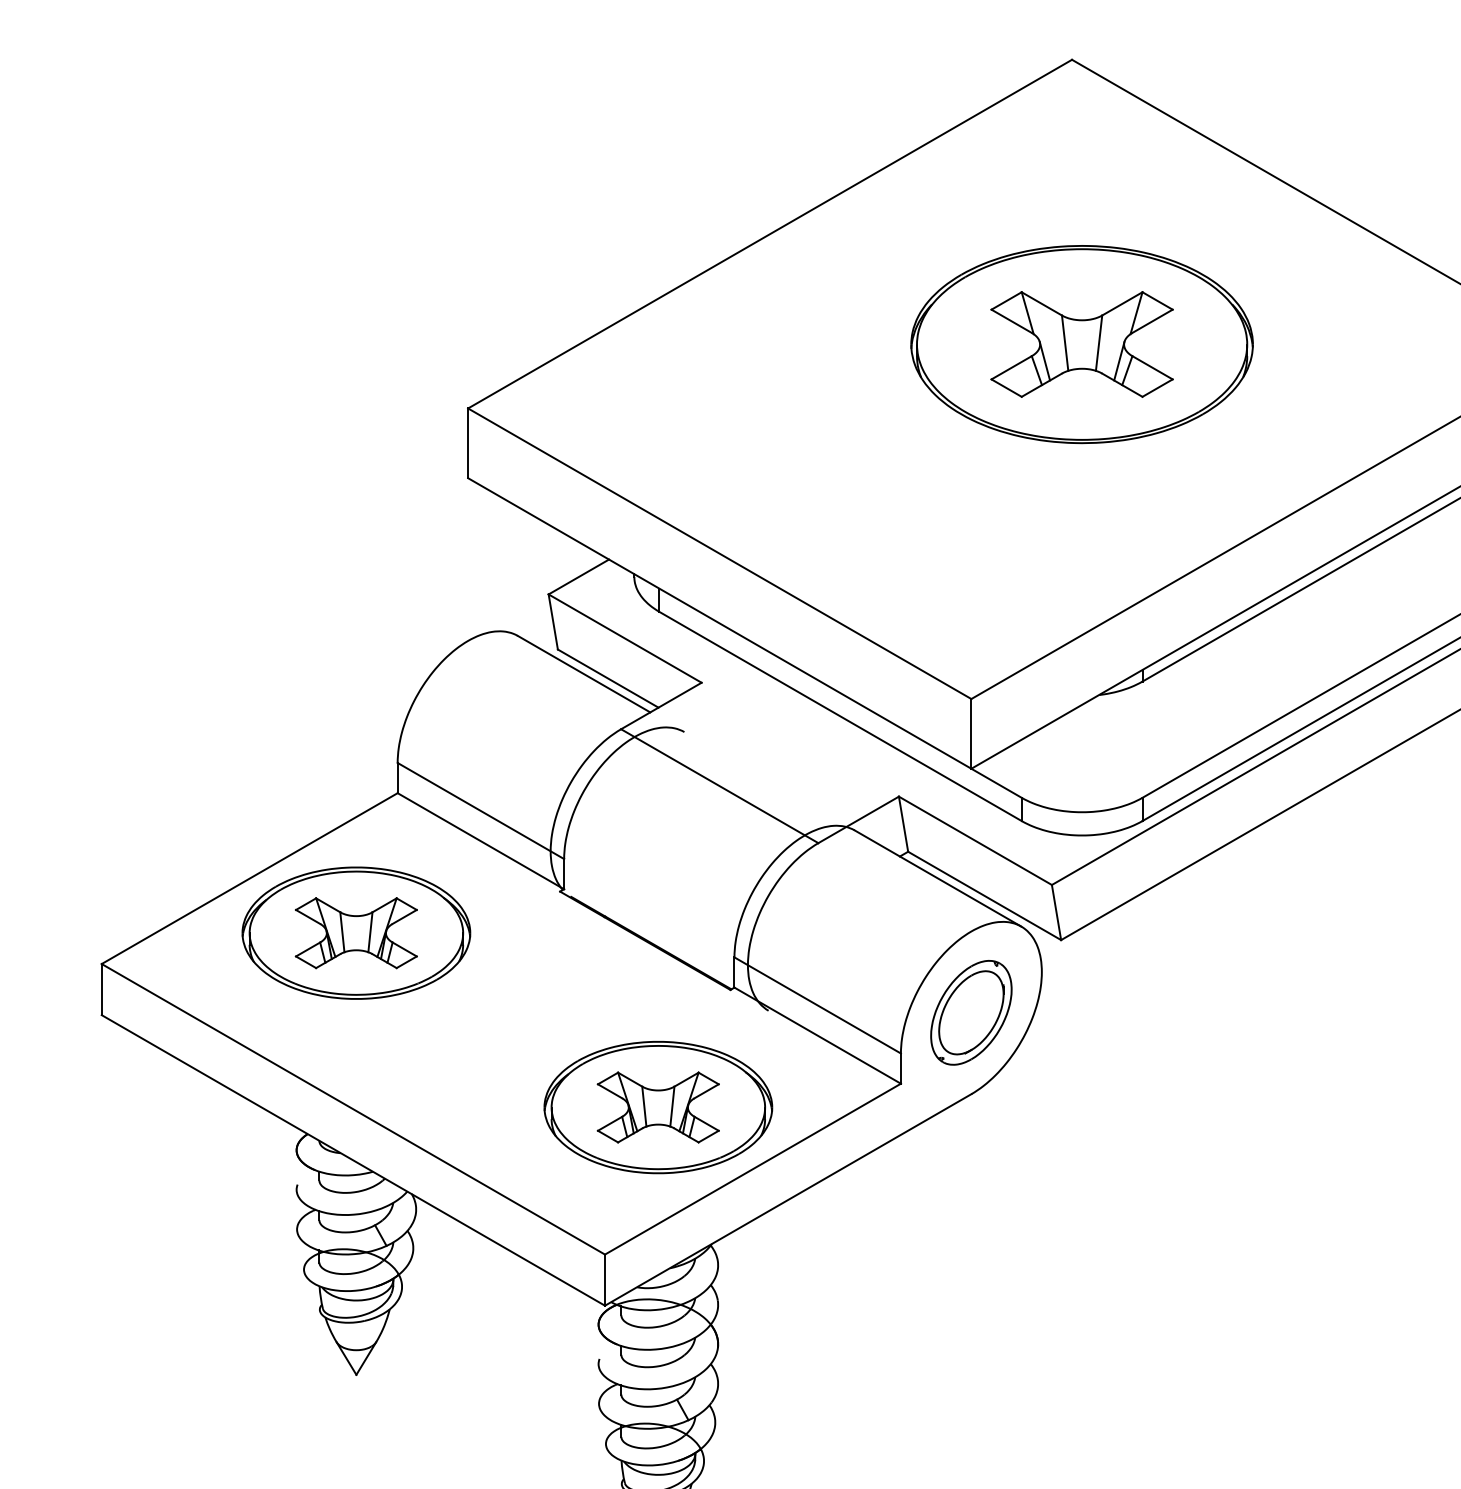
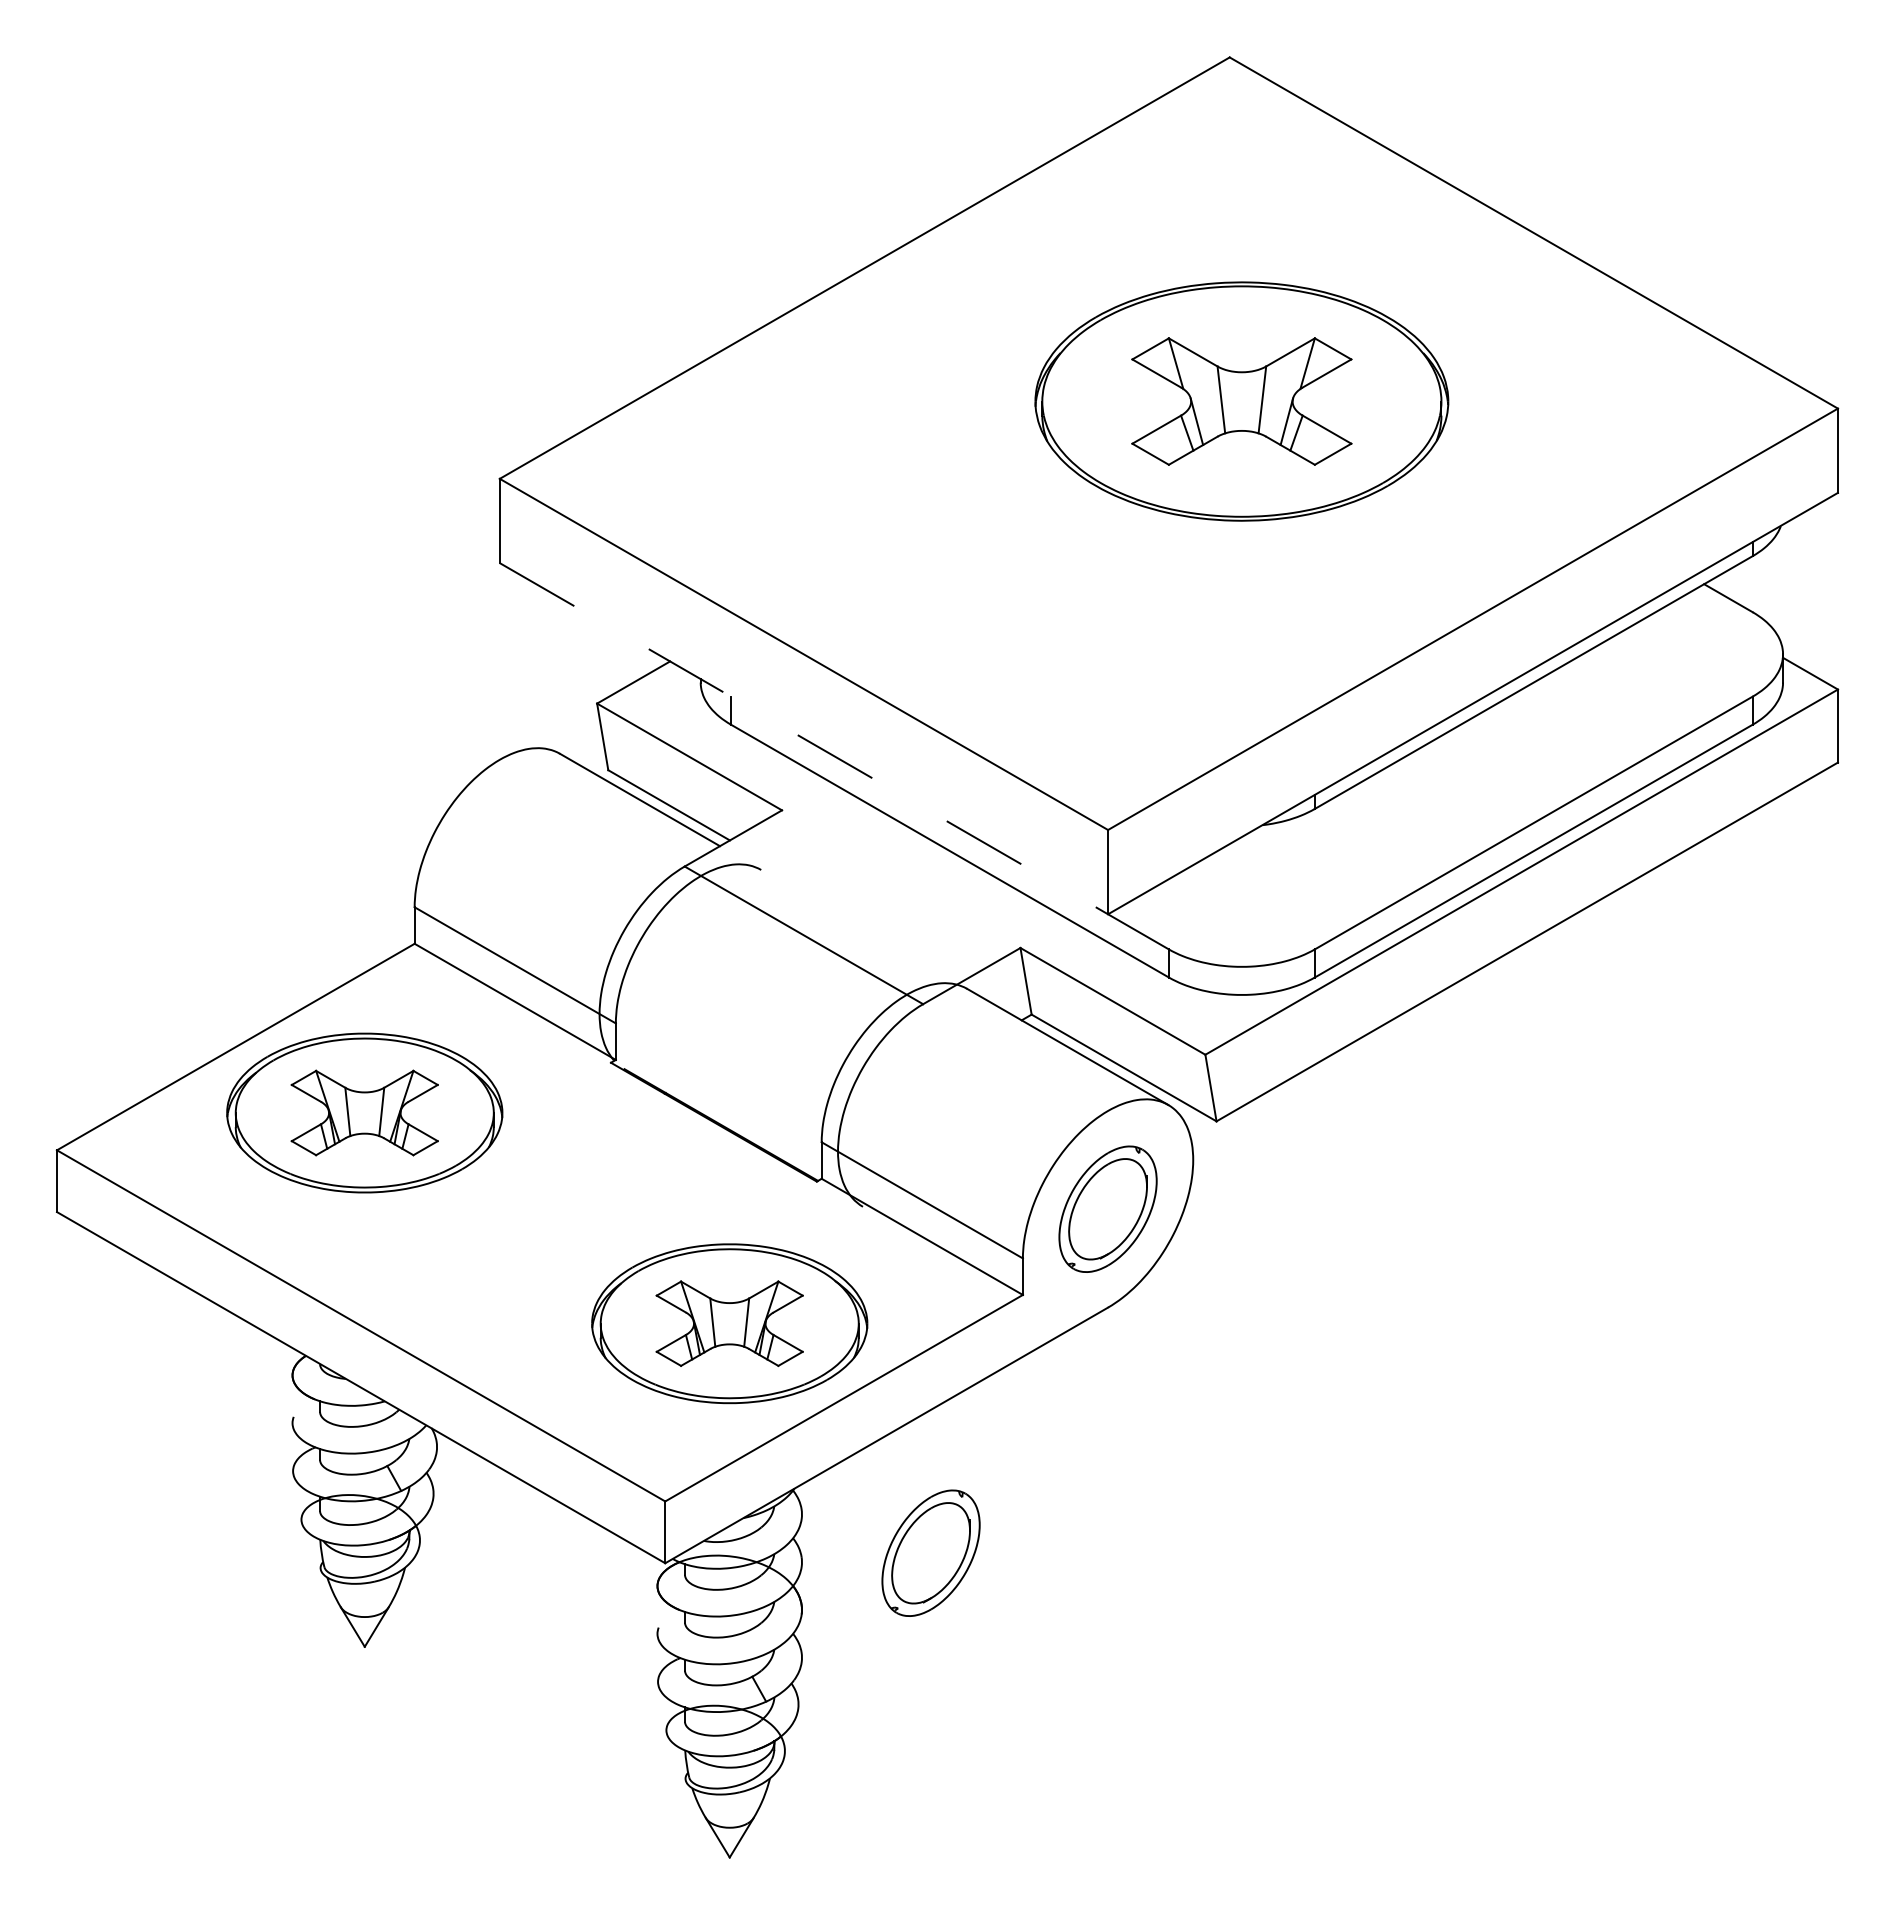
line: (745, 638) -> (834, 756), solid -> dashed
part: (824, 1296) -> (930, 1552), added

